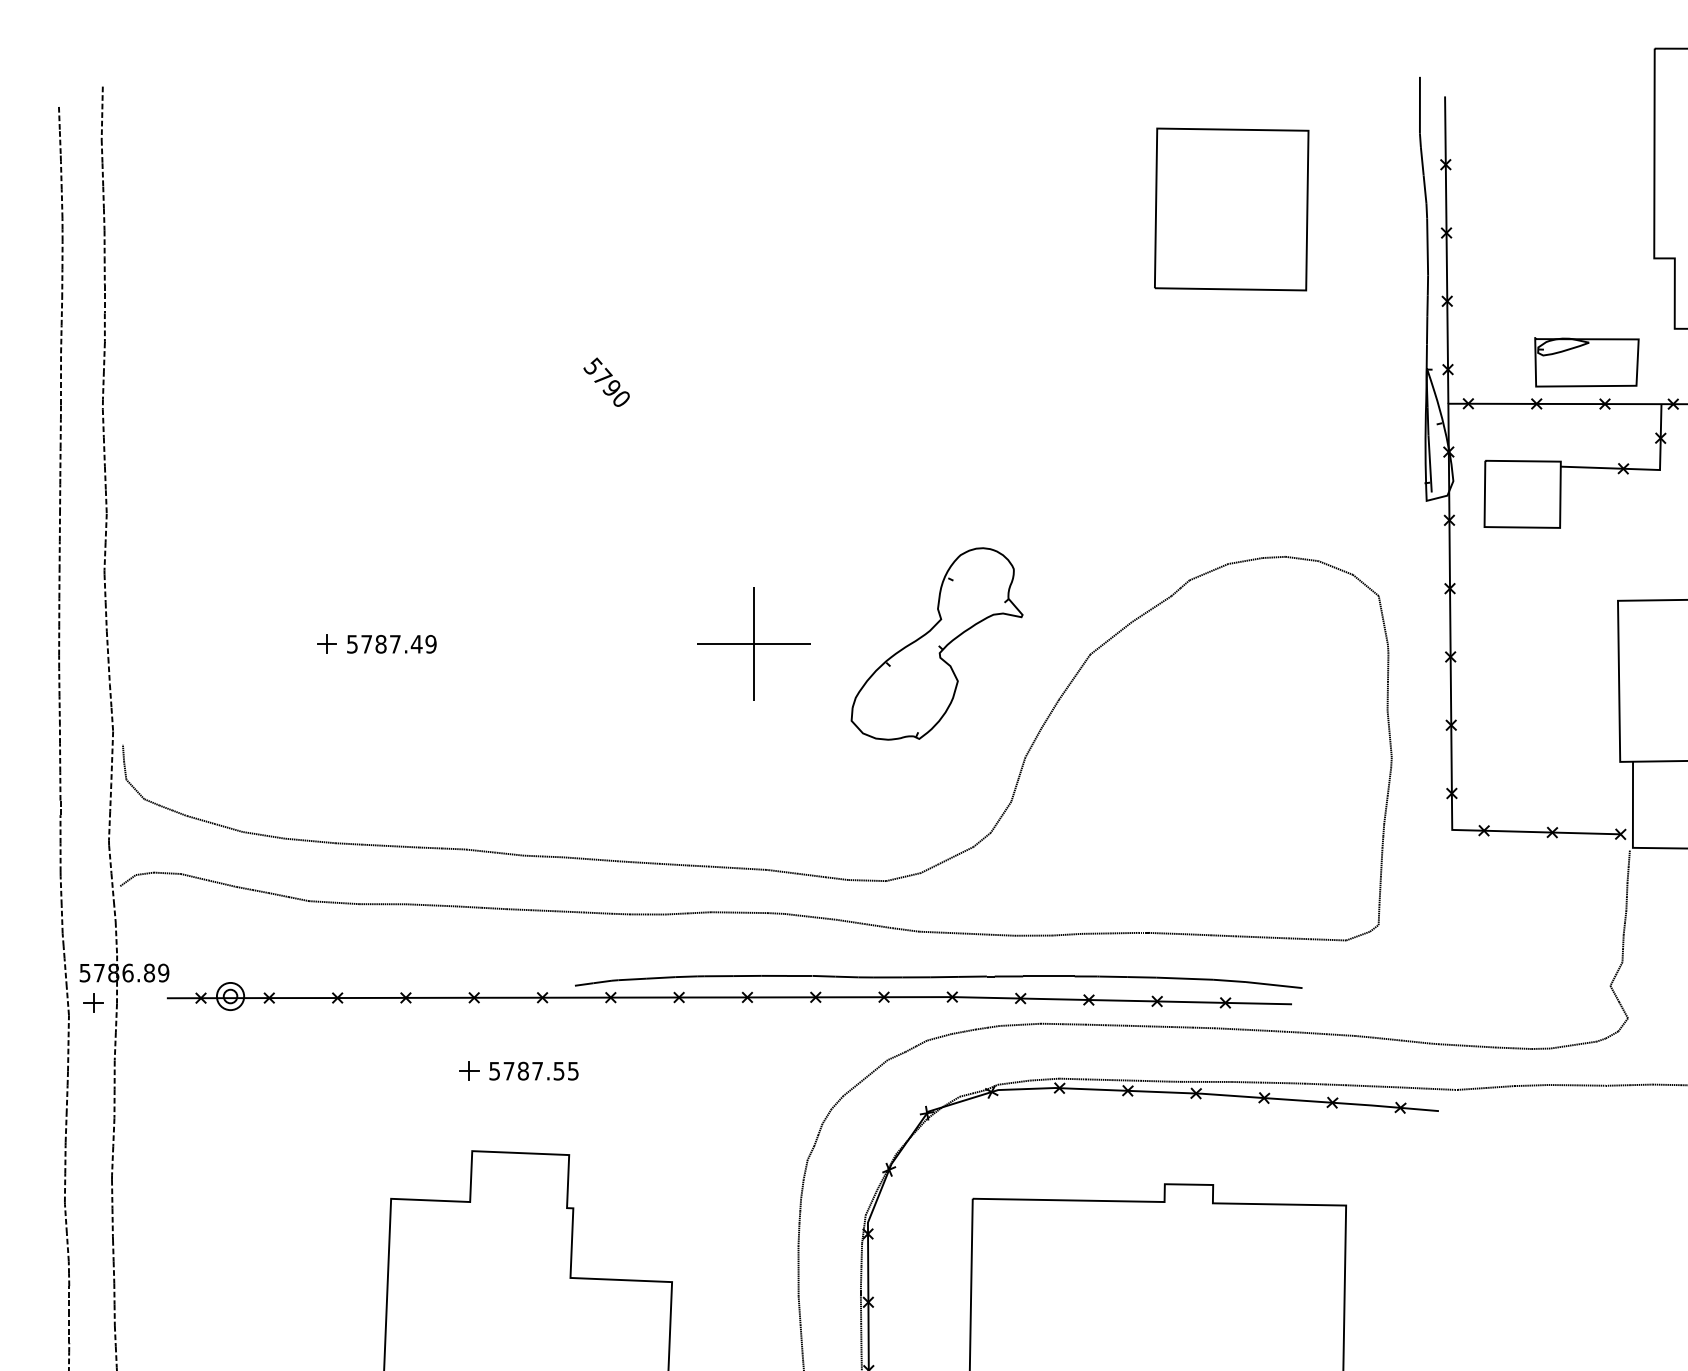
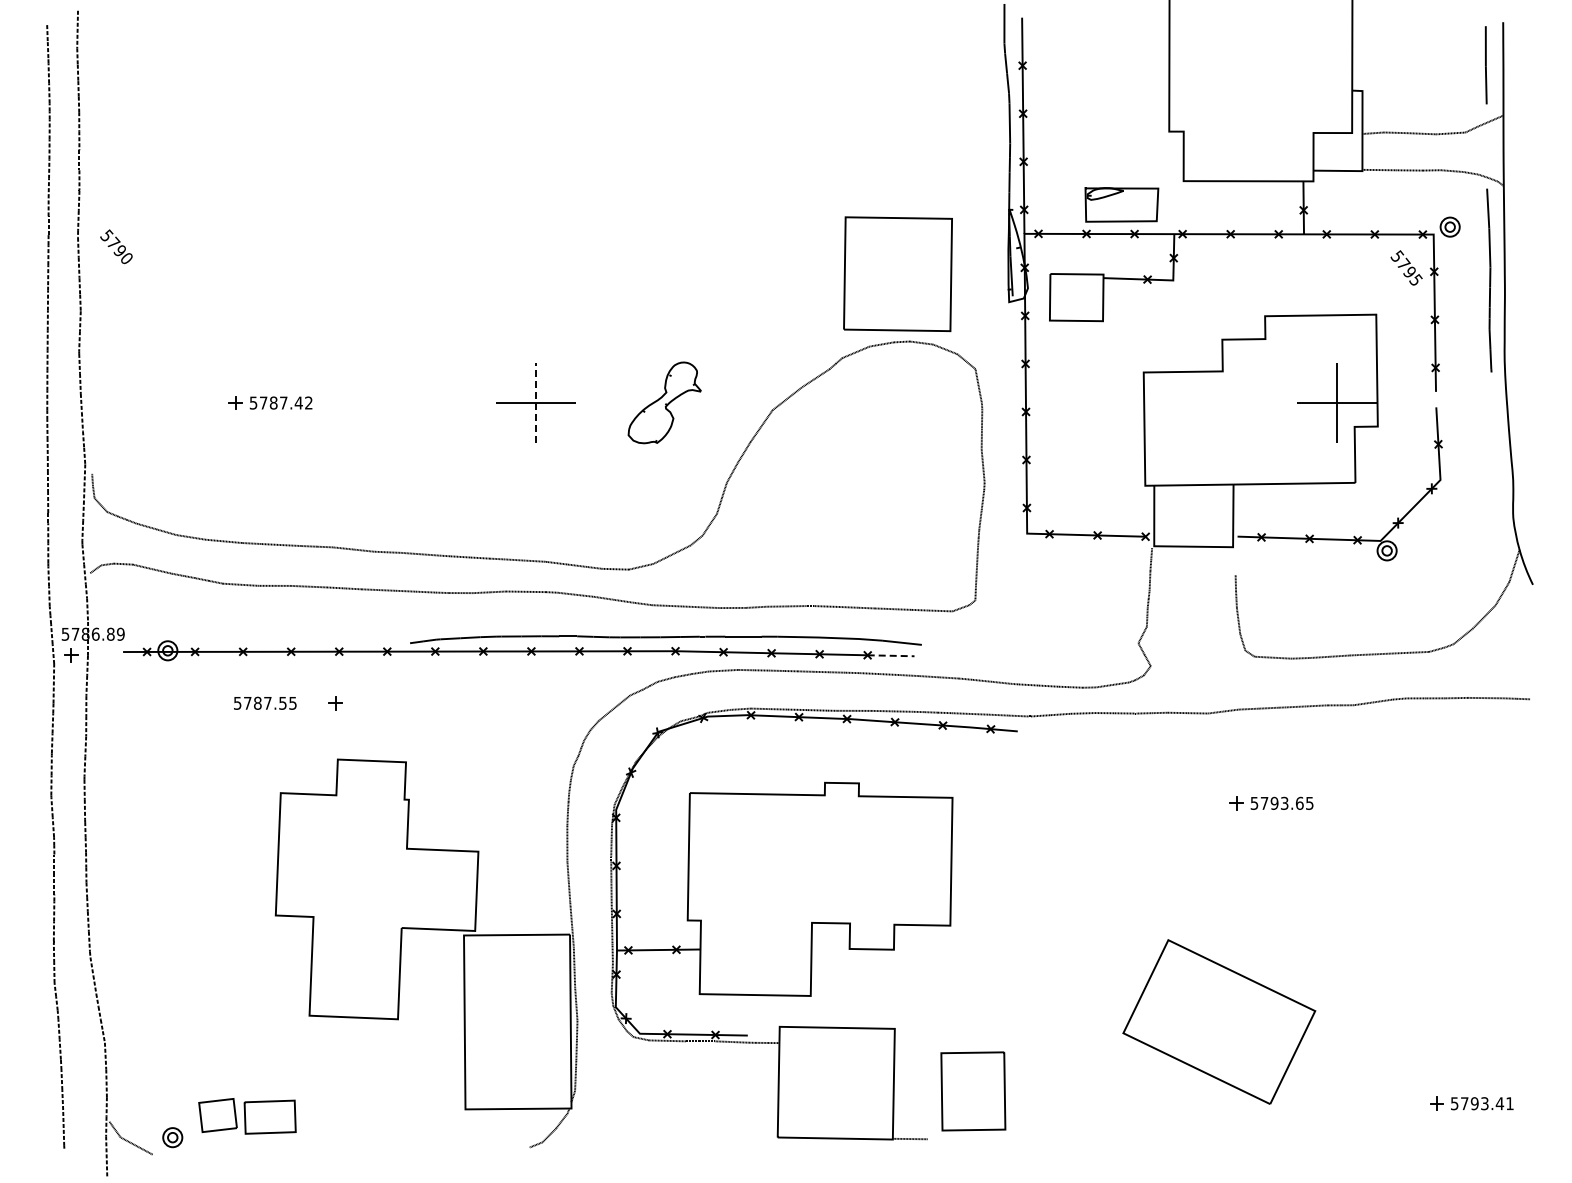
part: (1230, 209) -> (897, 274), moved
text: (606, 381) -> (116, 246), moved
text: (430, 643) -> (308, 402), 5787.49 -> 5787.42
line: (754, 643) -> (536, 402), solid -> dashed
part: (936, 643) -> (664, 402), size x0.6
line: (1259, 1003) -> (891, 655), solid -> dashed
text: (534, 1070) -> (265, 702), moved

